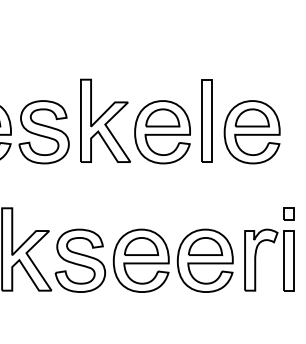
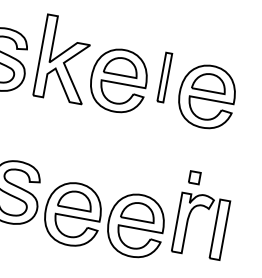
part: (206, 120) -> (164, 77), size x0.6
part: (288, 213) -> (194, 177), moved
part: (172, 260) -> (103, 219), moved

